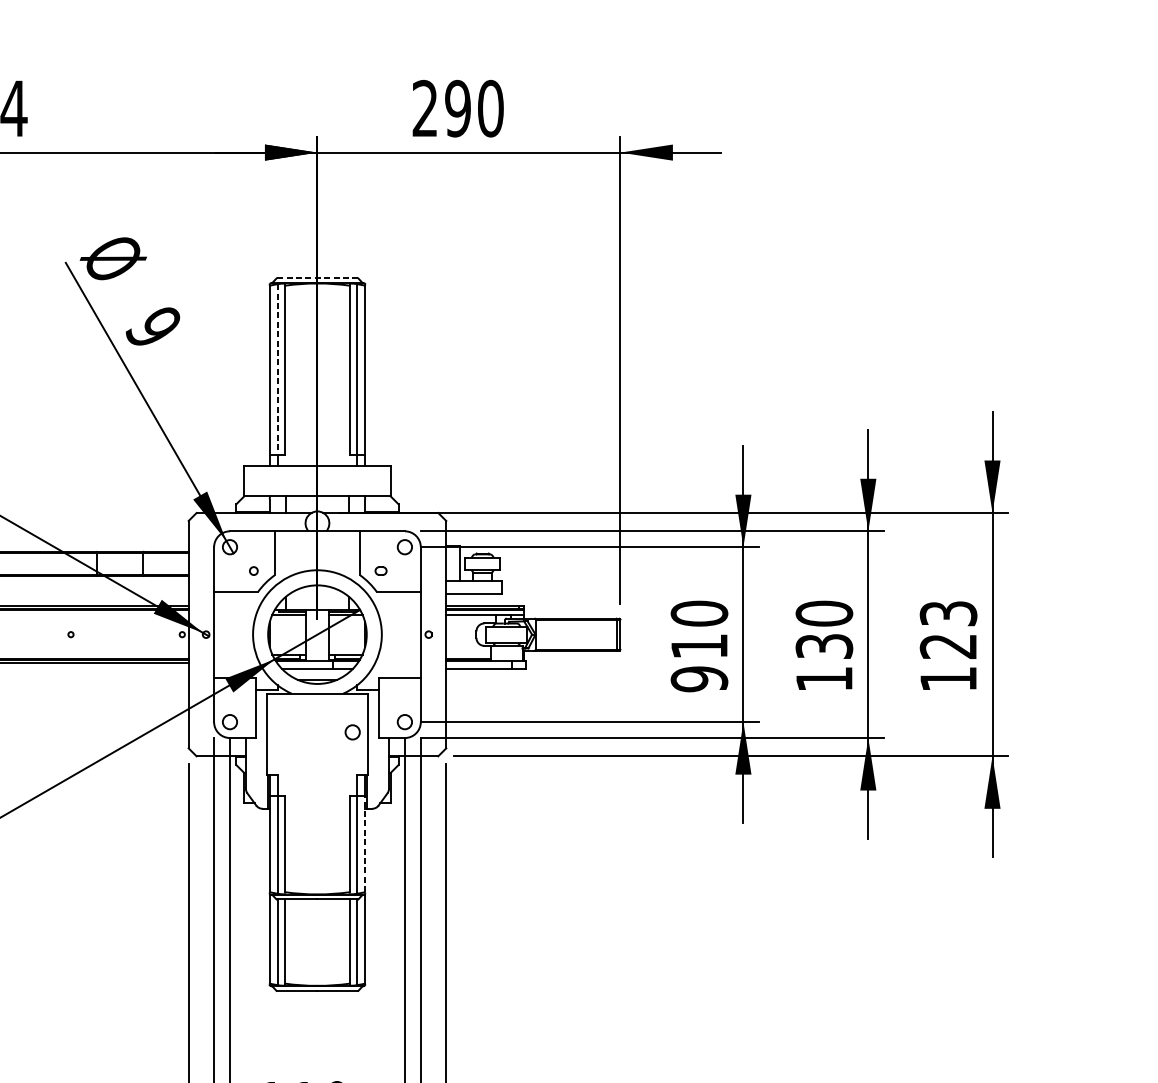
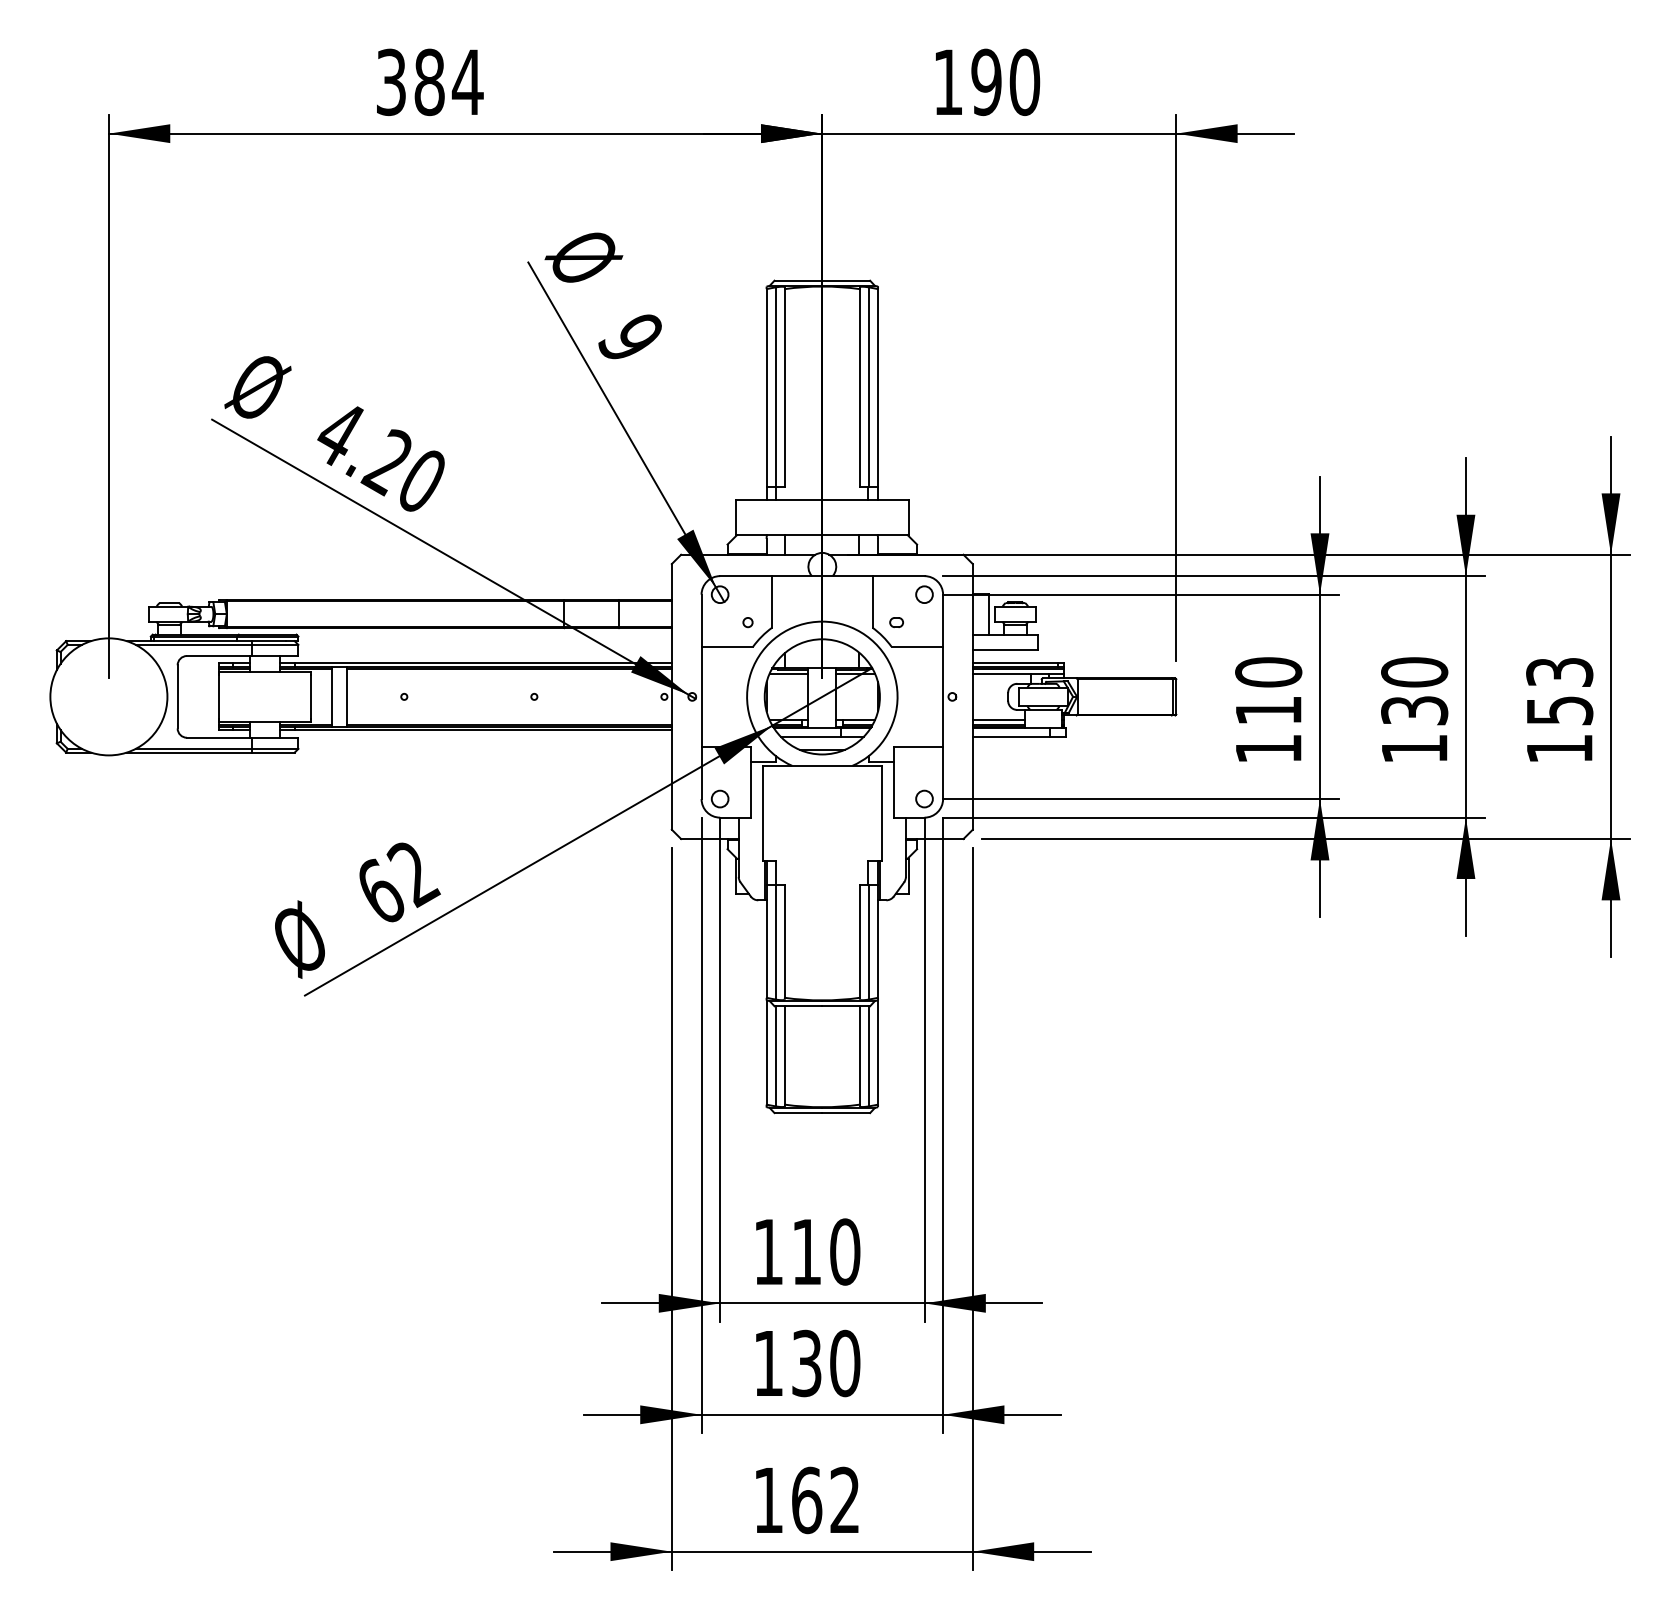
text: (424, 107) -> (947, 81), 290 -> 190
line: (317, 278) -> (822, 280), dashed -> solid
line: (277, 369) -> (775, 387), dashed -> solid
text: (948, 646) -> (1559, 710), 123 -> 153
line: (468, 654) -> (998, 720), added
text: (699, 679) -> (1268, 749), 910 -> 110
circle: (352, 731) -> (863, 810), removed
line: (365, 844) -> (878, 941), dashed -> solid

